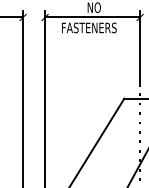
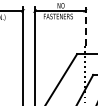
line: (140, 46) -> (85, 26), solid -> dashed

